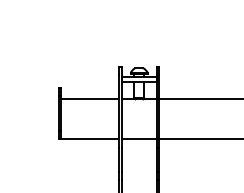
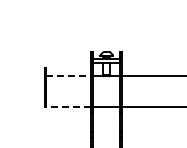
line: (89, 99) -> (68, 76), solid -> dashed
line: (89, 138) -> (68, 106), solid -> dashed

